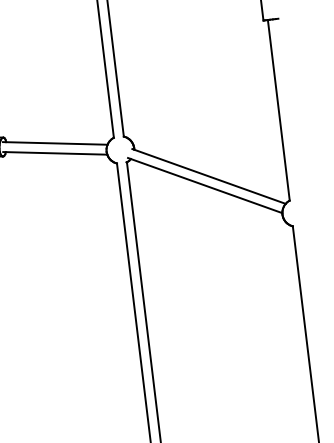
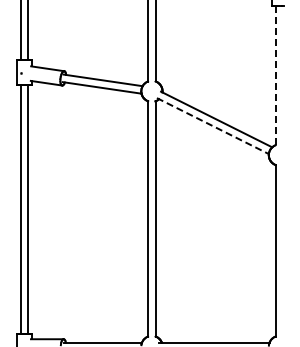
line: (278, 111) -> (275, 76), solid -> dashed
line: (204, 186) -> (212, 126), solid -> dashed

